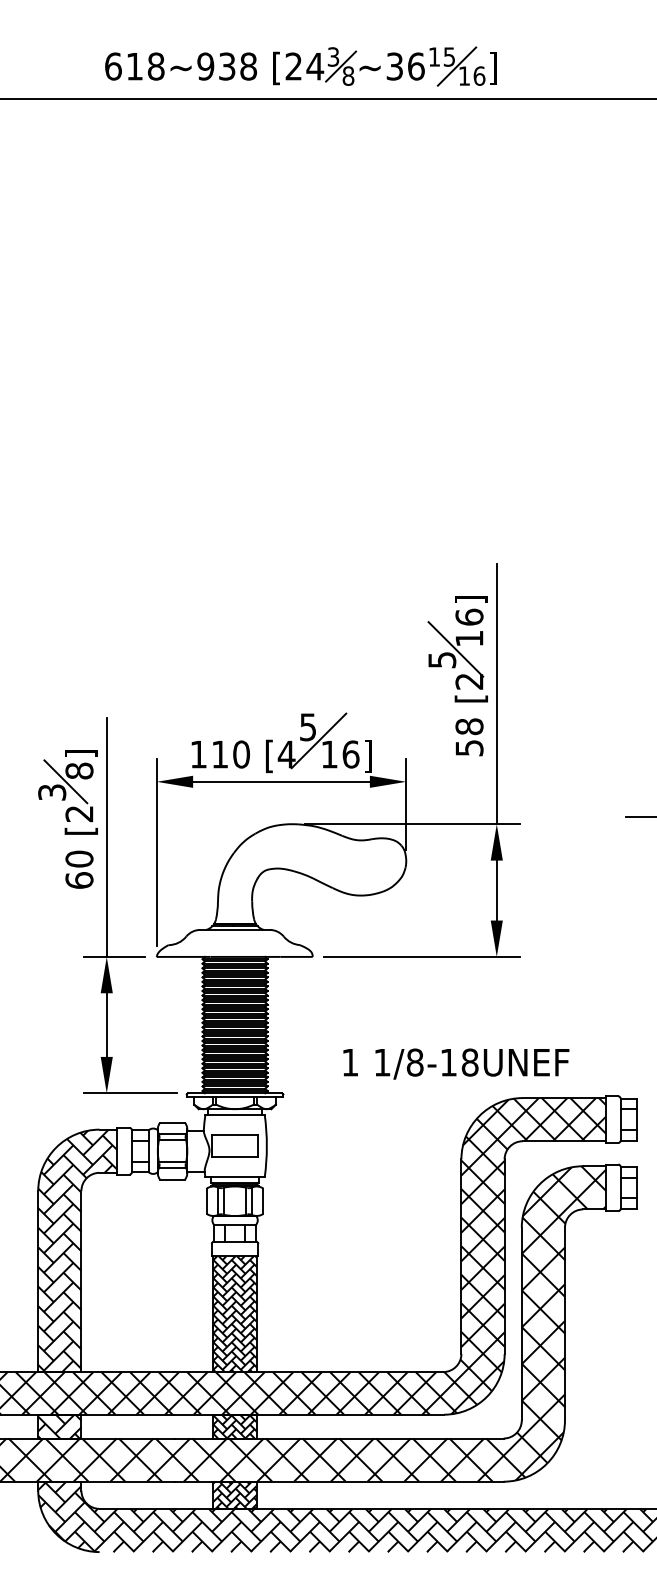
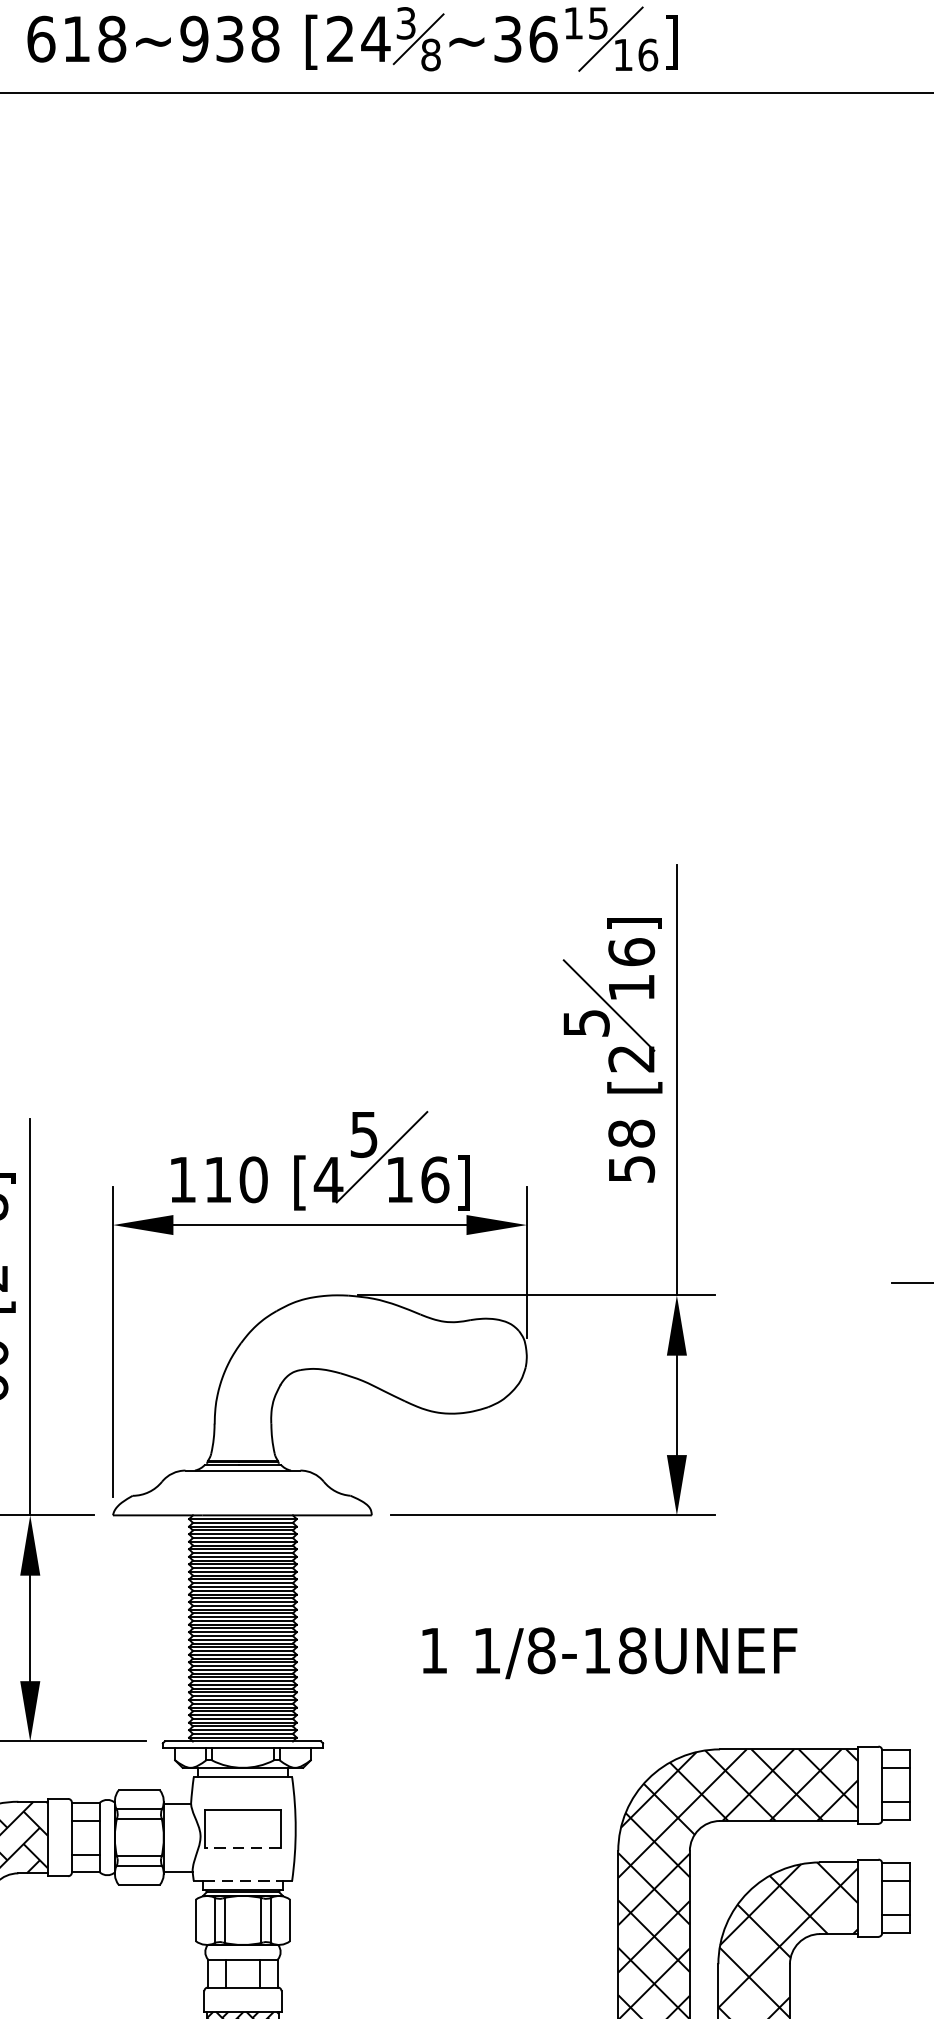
text: (456, 1063) -> (610, 1652), moved
line: (235, 1157) -> (243, 1847), solid -> dashed
line: (235, 1177) -> (243, 1881), solid -> dashed

